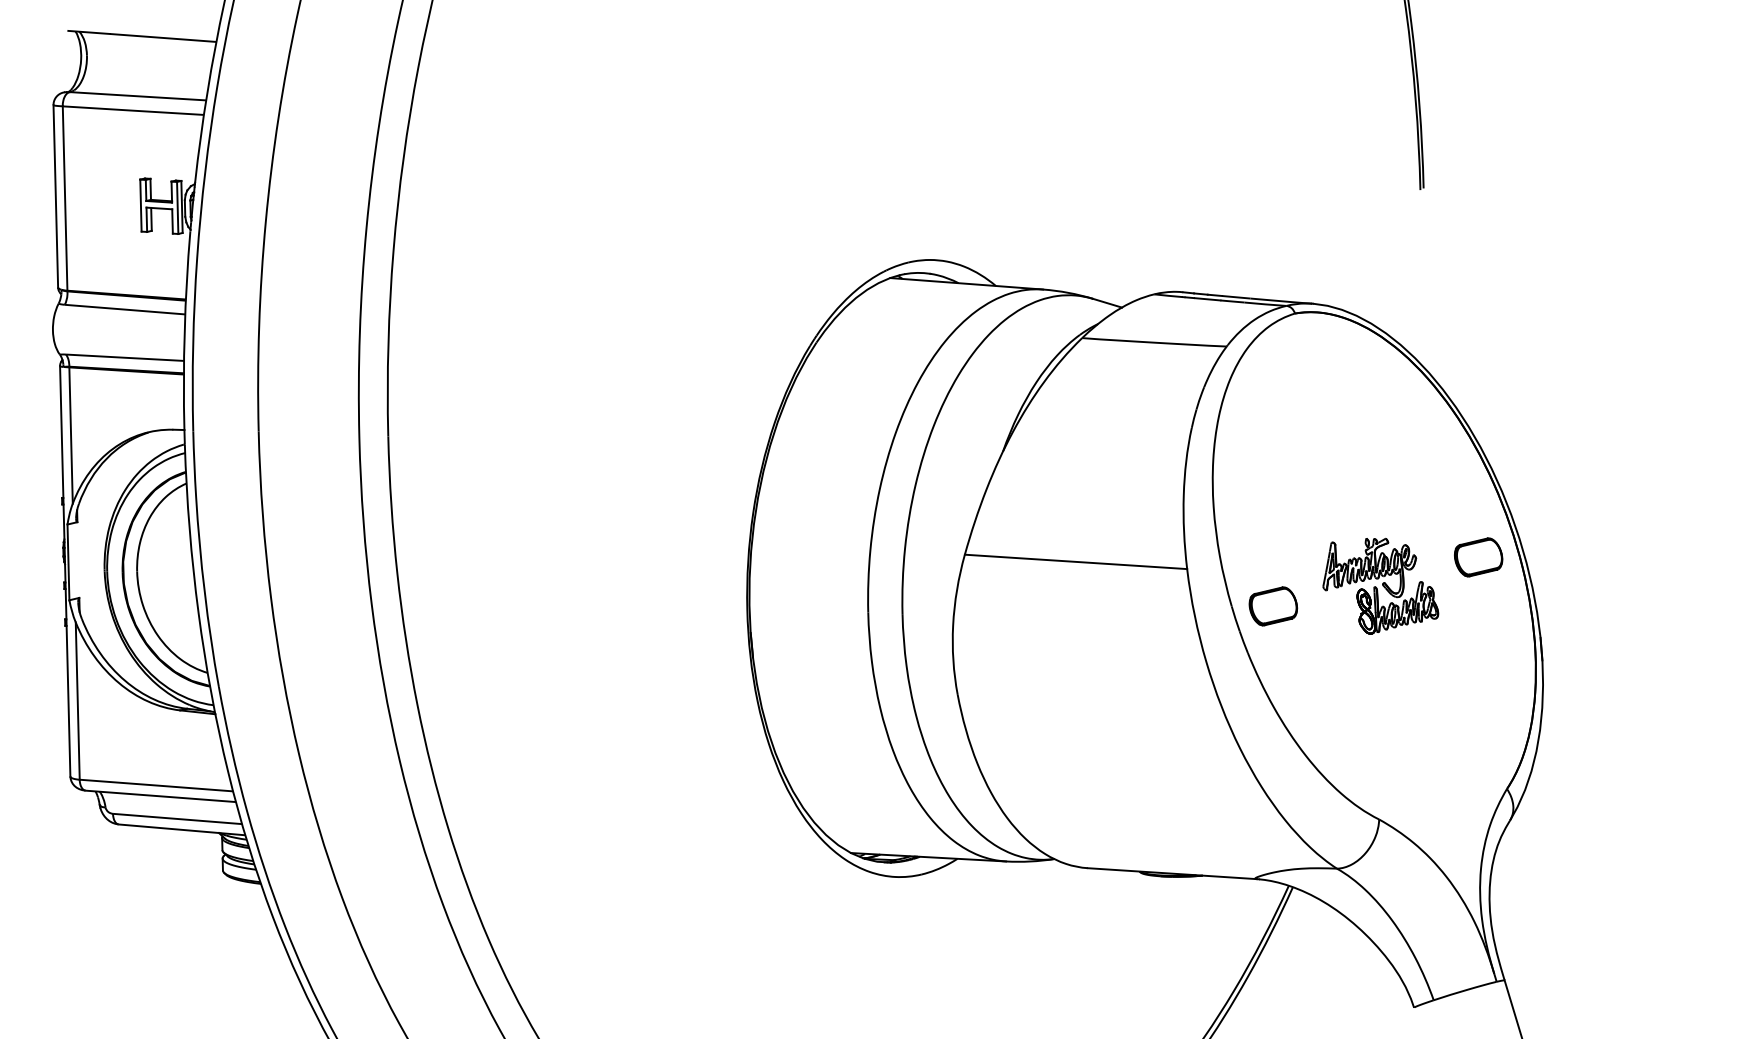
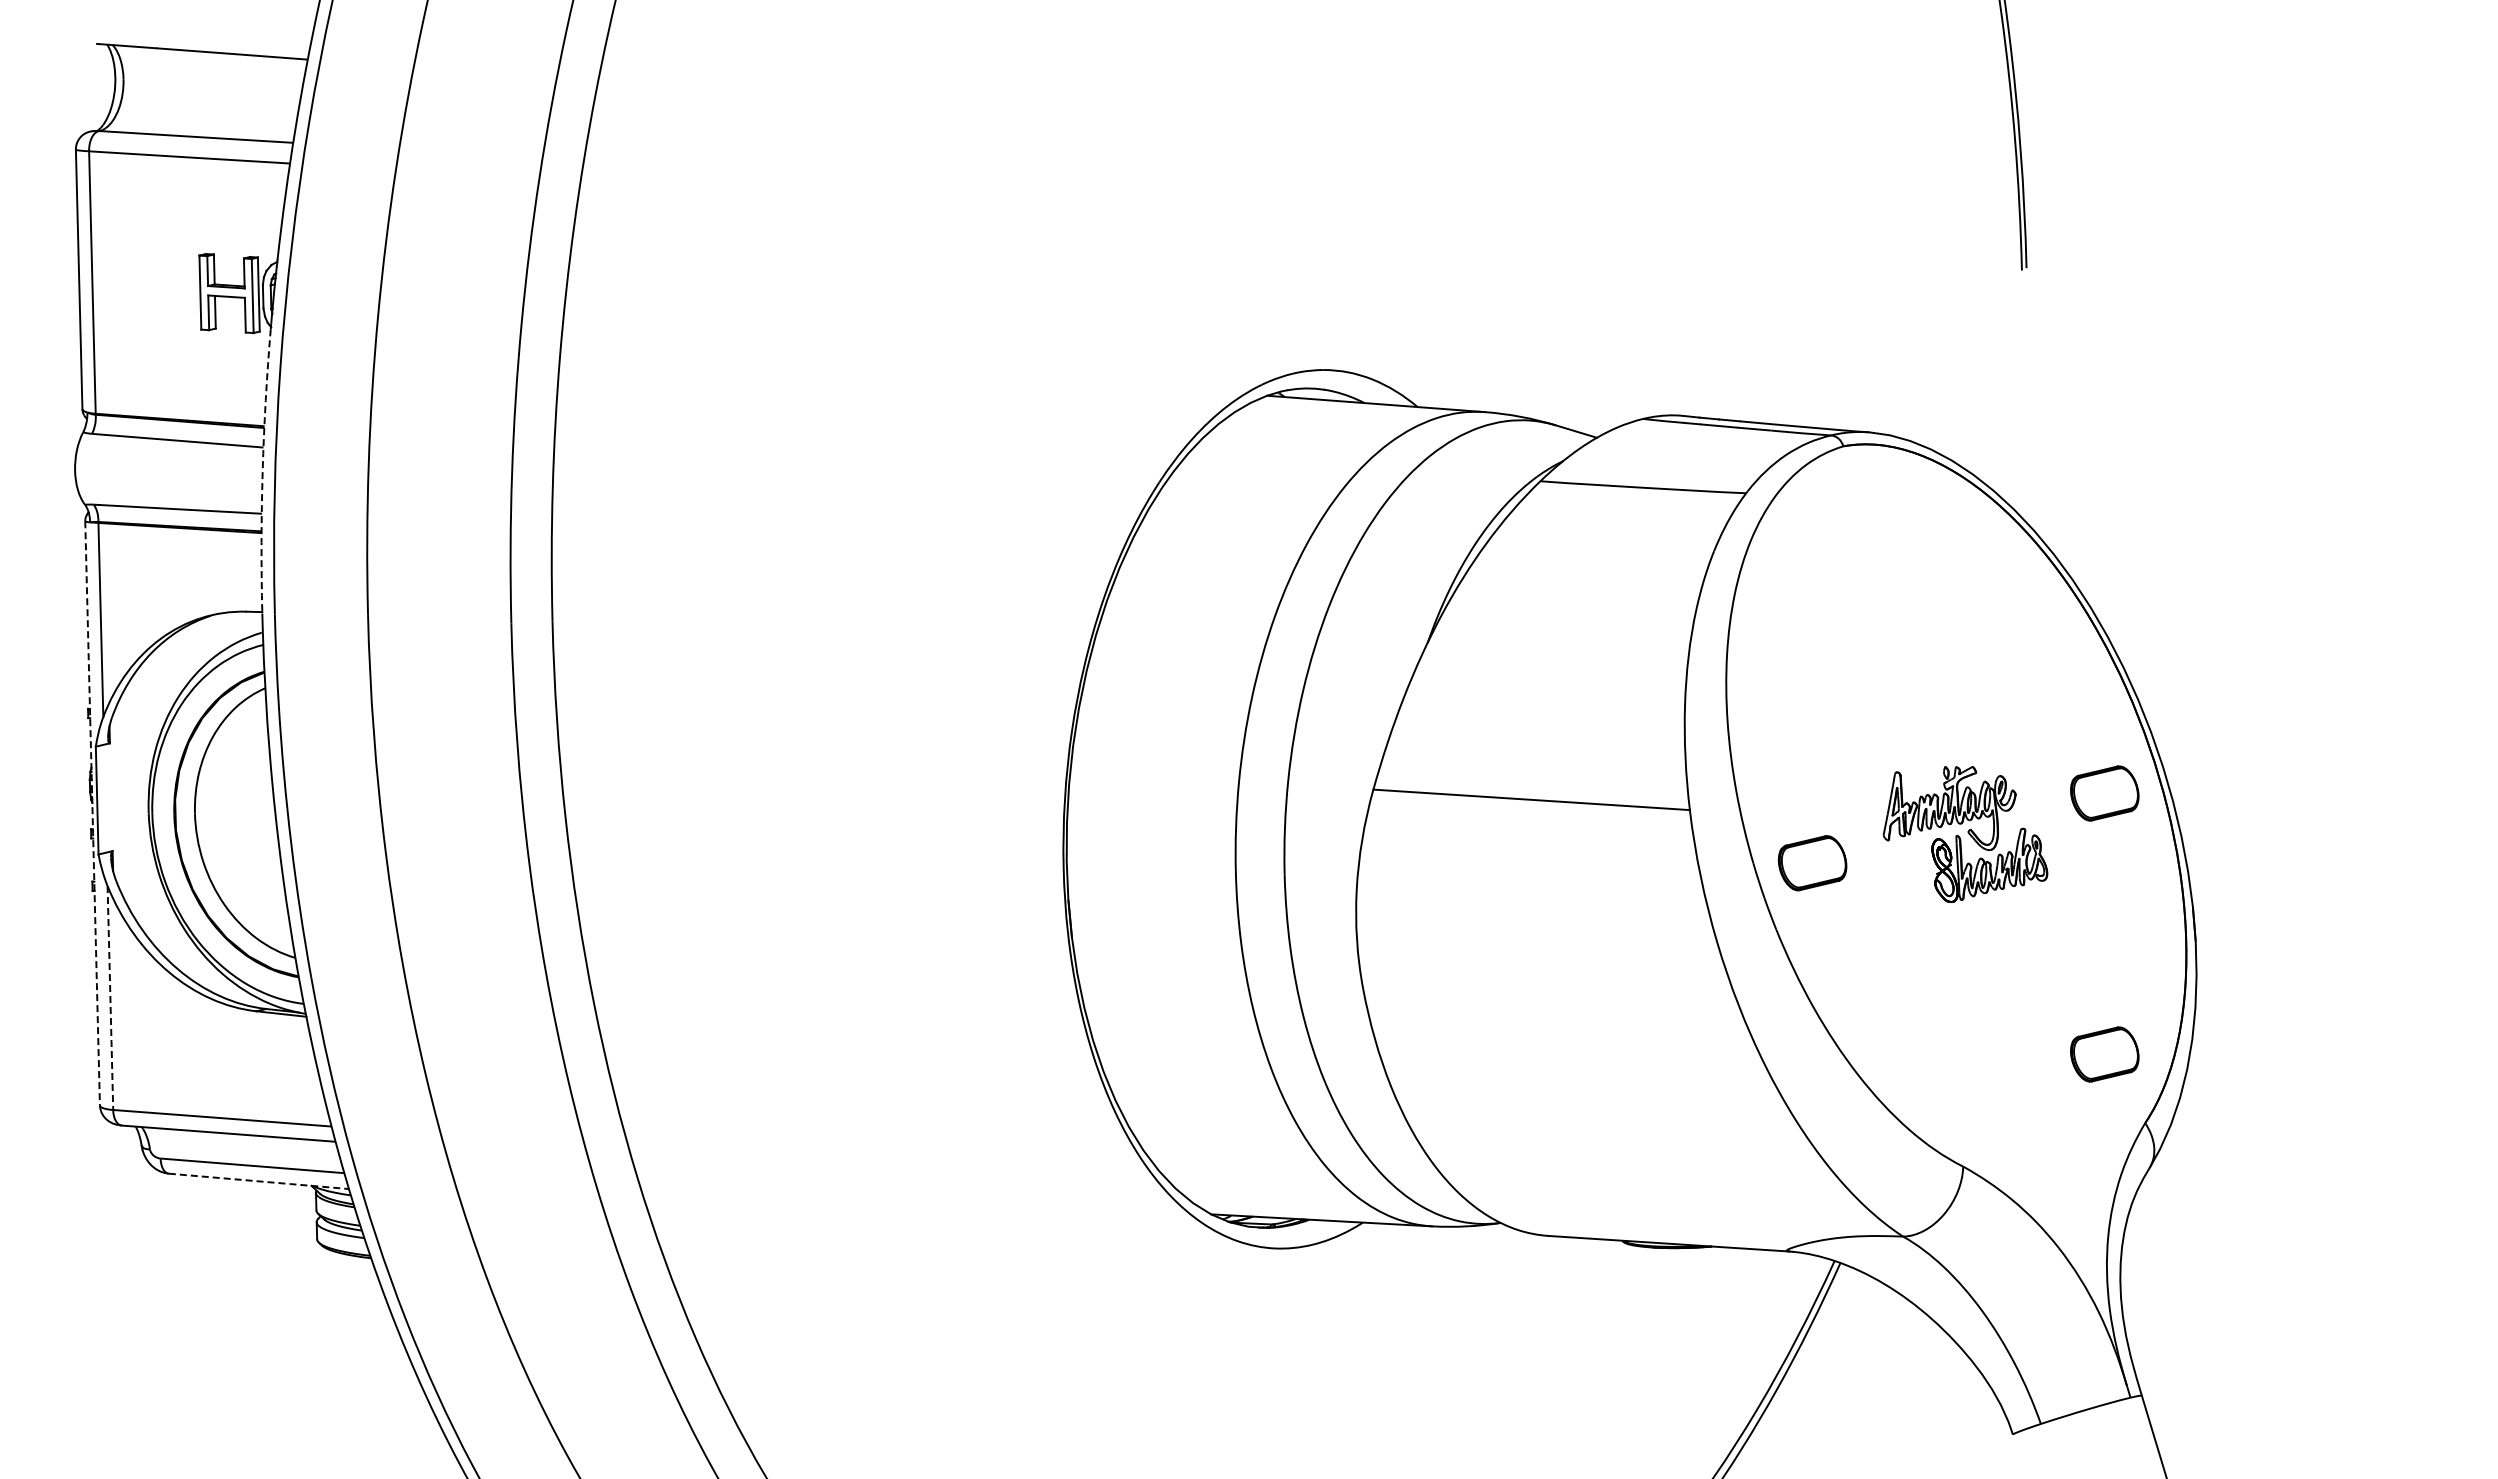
arc: (184, 331) -> (262, 471), solid -> dashed
line: (65, 571) -> (92, 813), solid -> dashed
line: (77, 701) -> (110, 998), solid -> dashed
part: (1478, 740) -> (2104, 1054), added
line: (183, 829) -> (260, 1181), solid -> dashed

